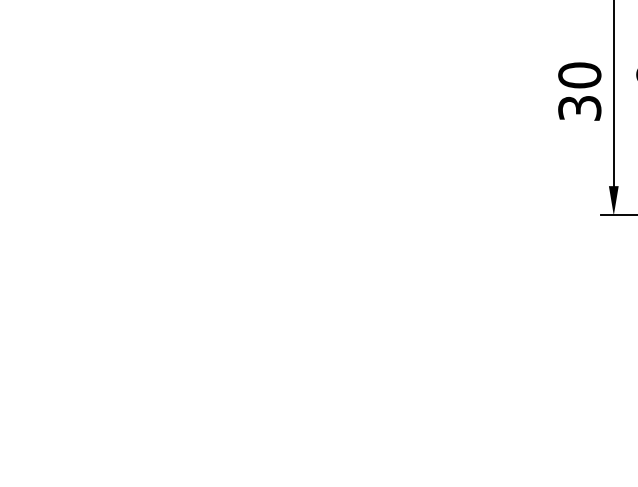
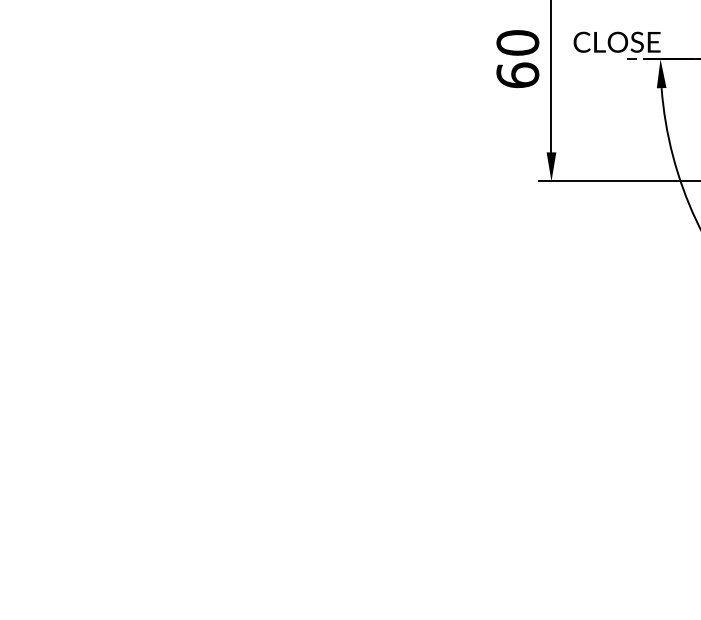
text: (579, 108) -> (517, 75), 30 -> 60

